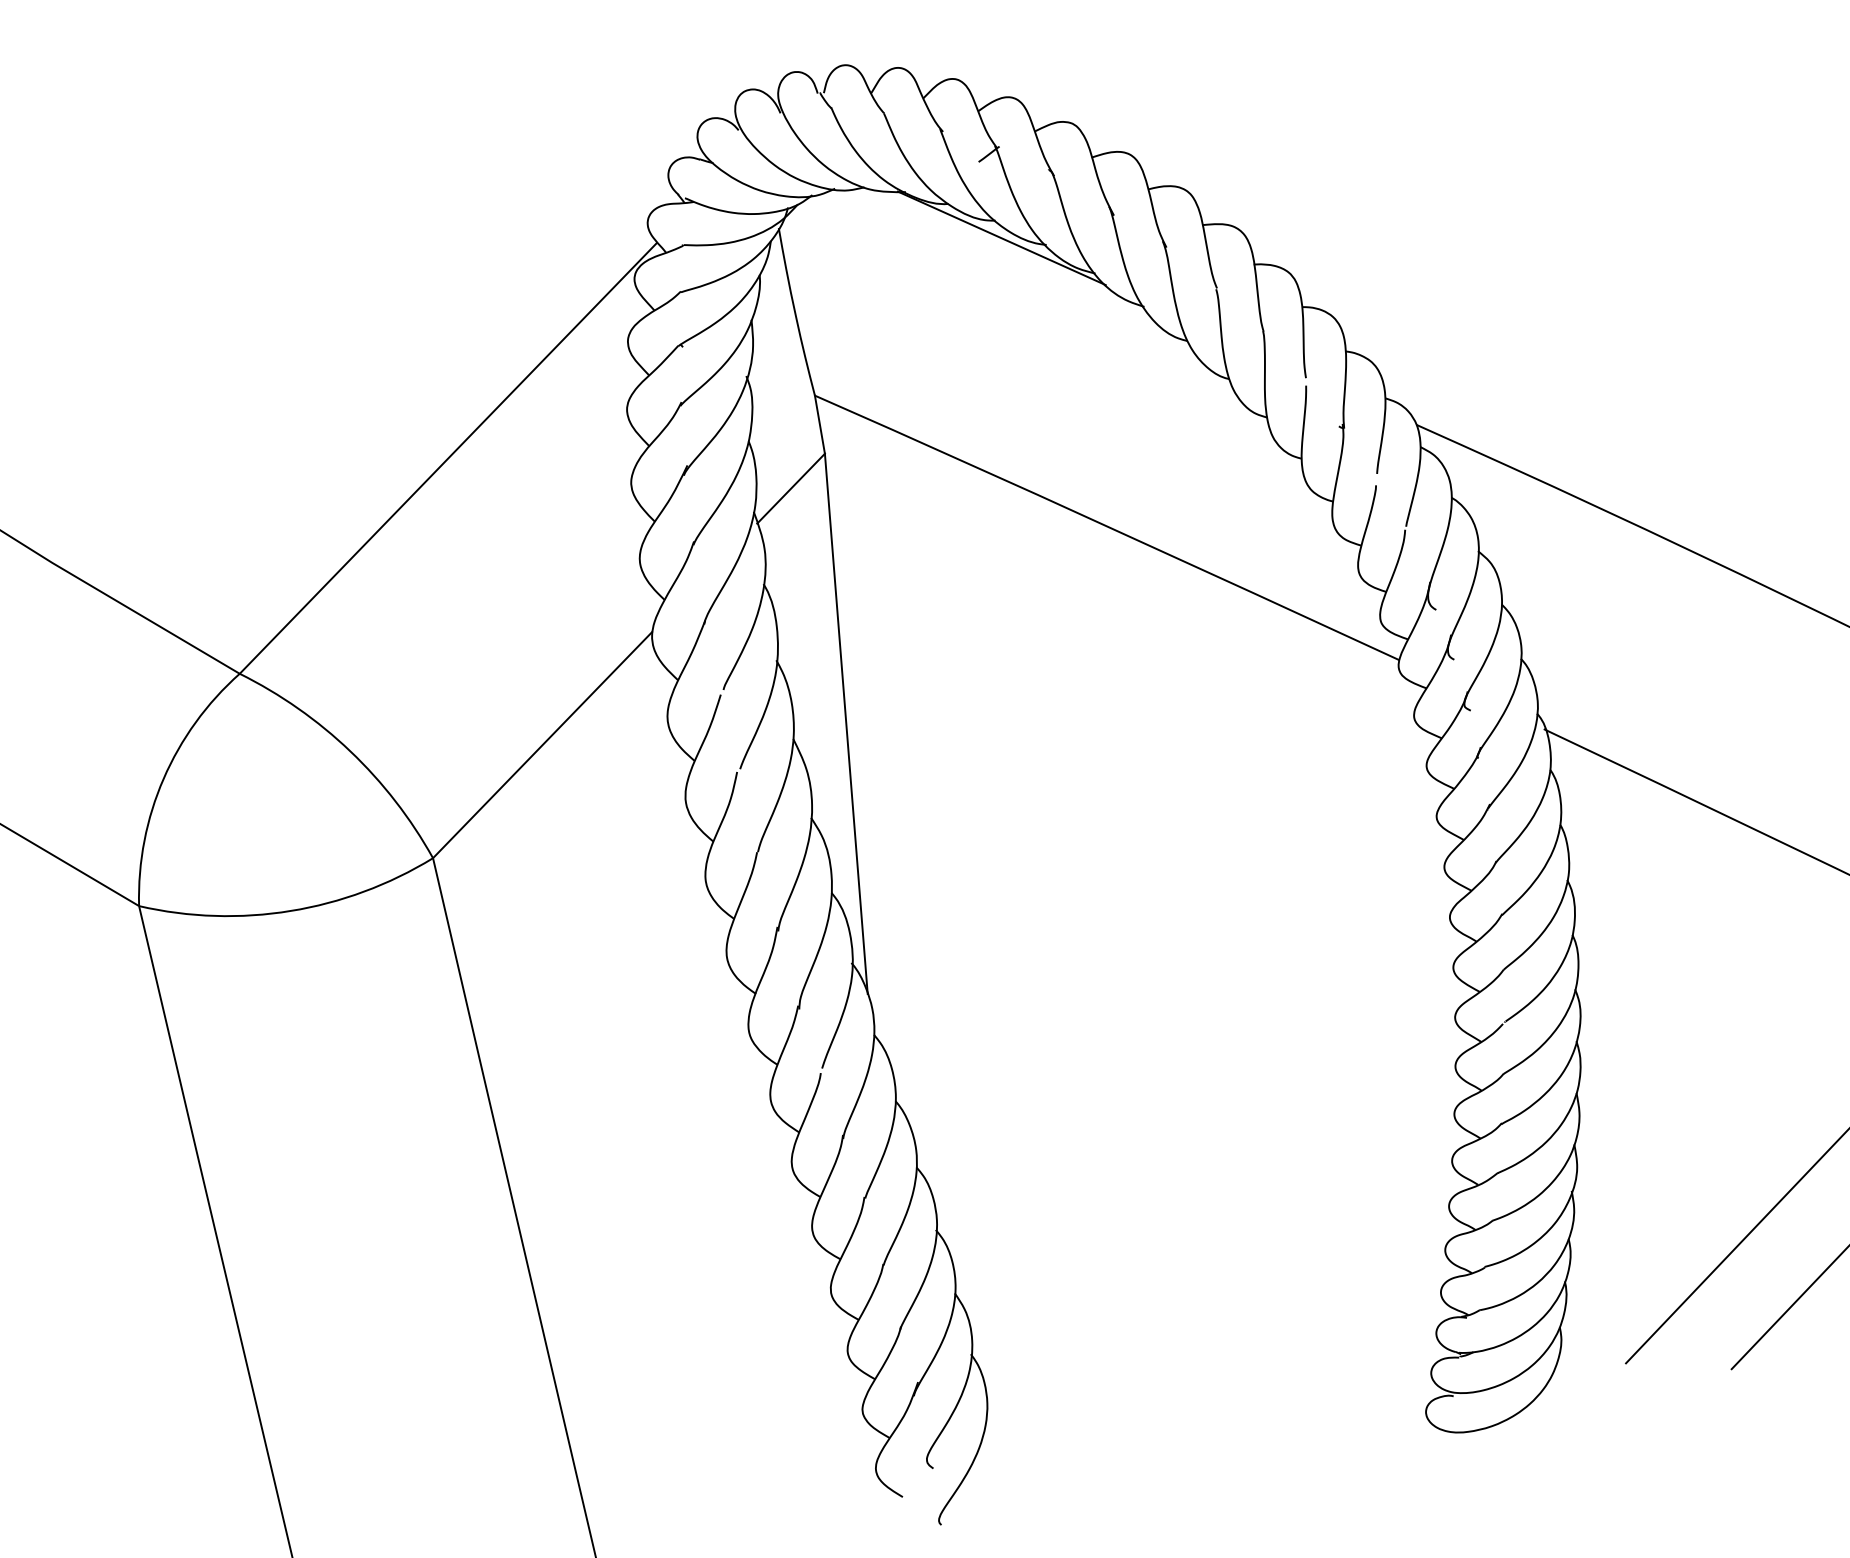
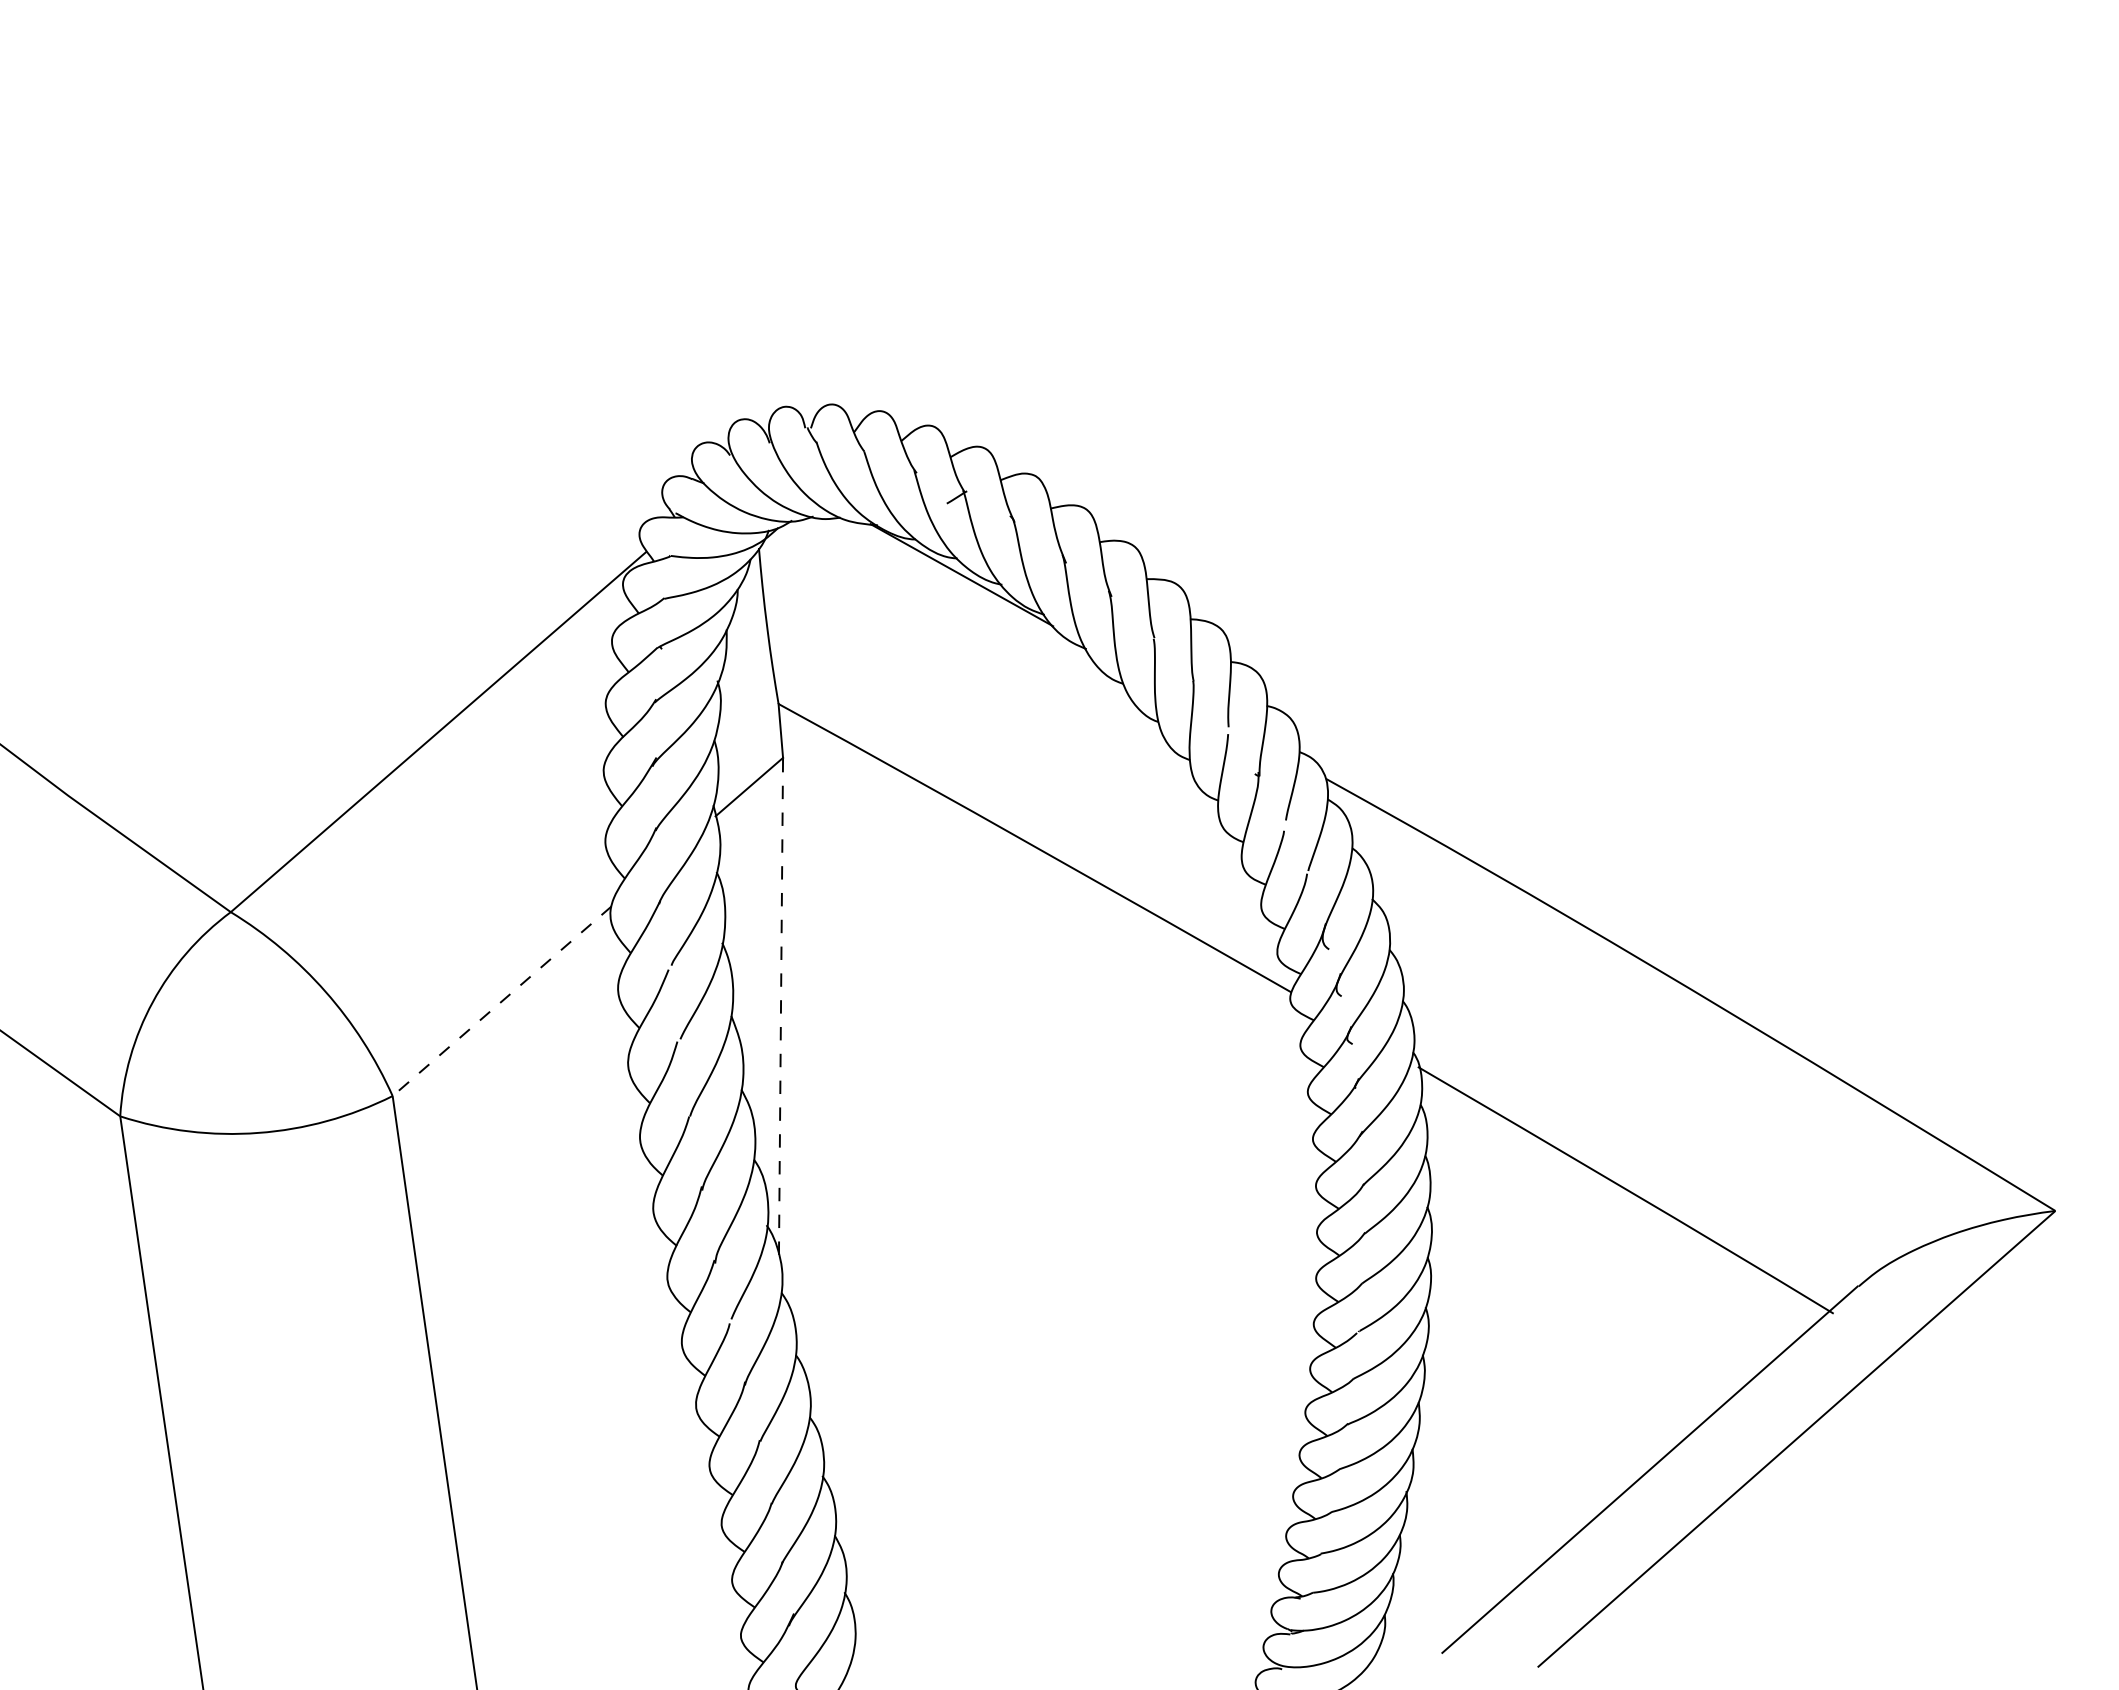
line: (846, 722) -> (781, 1005), solid -> dashed
line: (543, 743) -> (502, 1000), solid -> dashed

